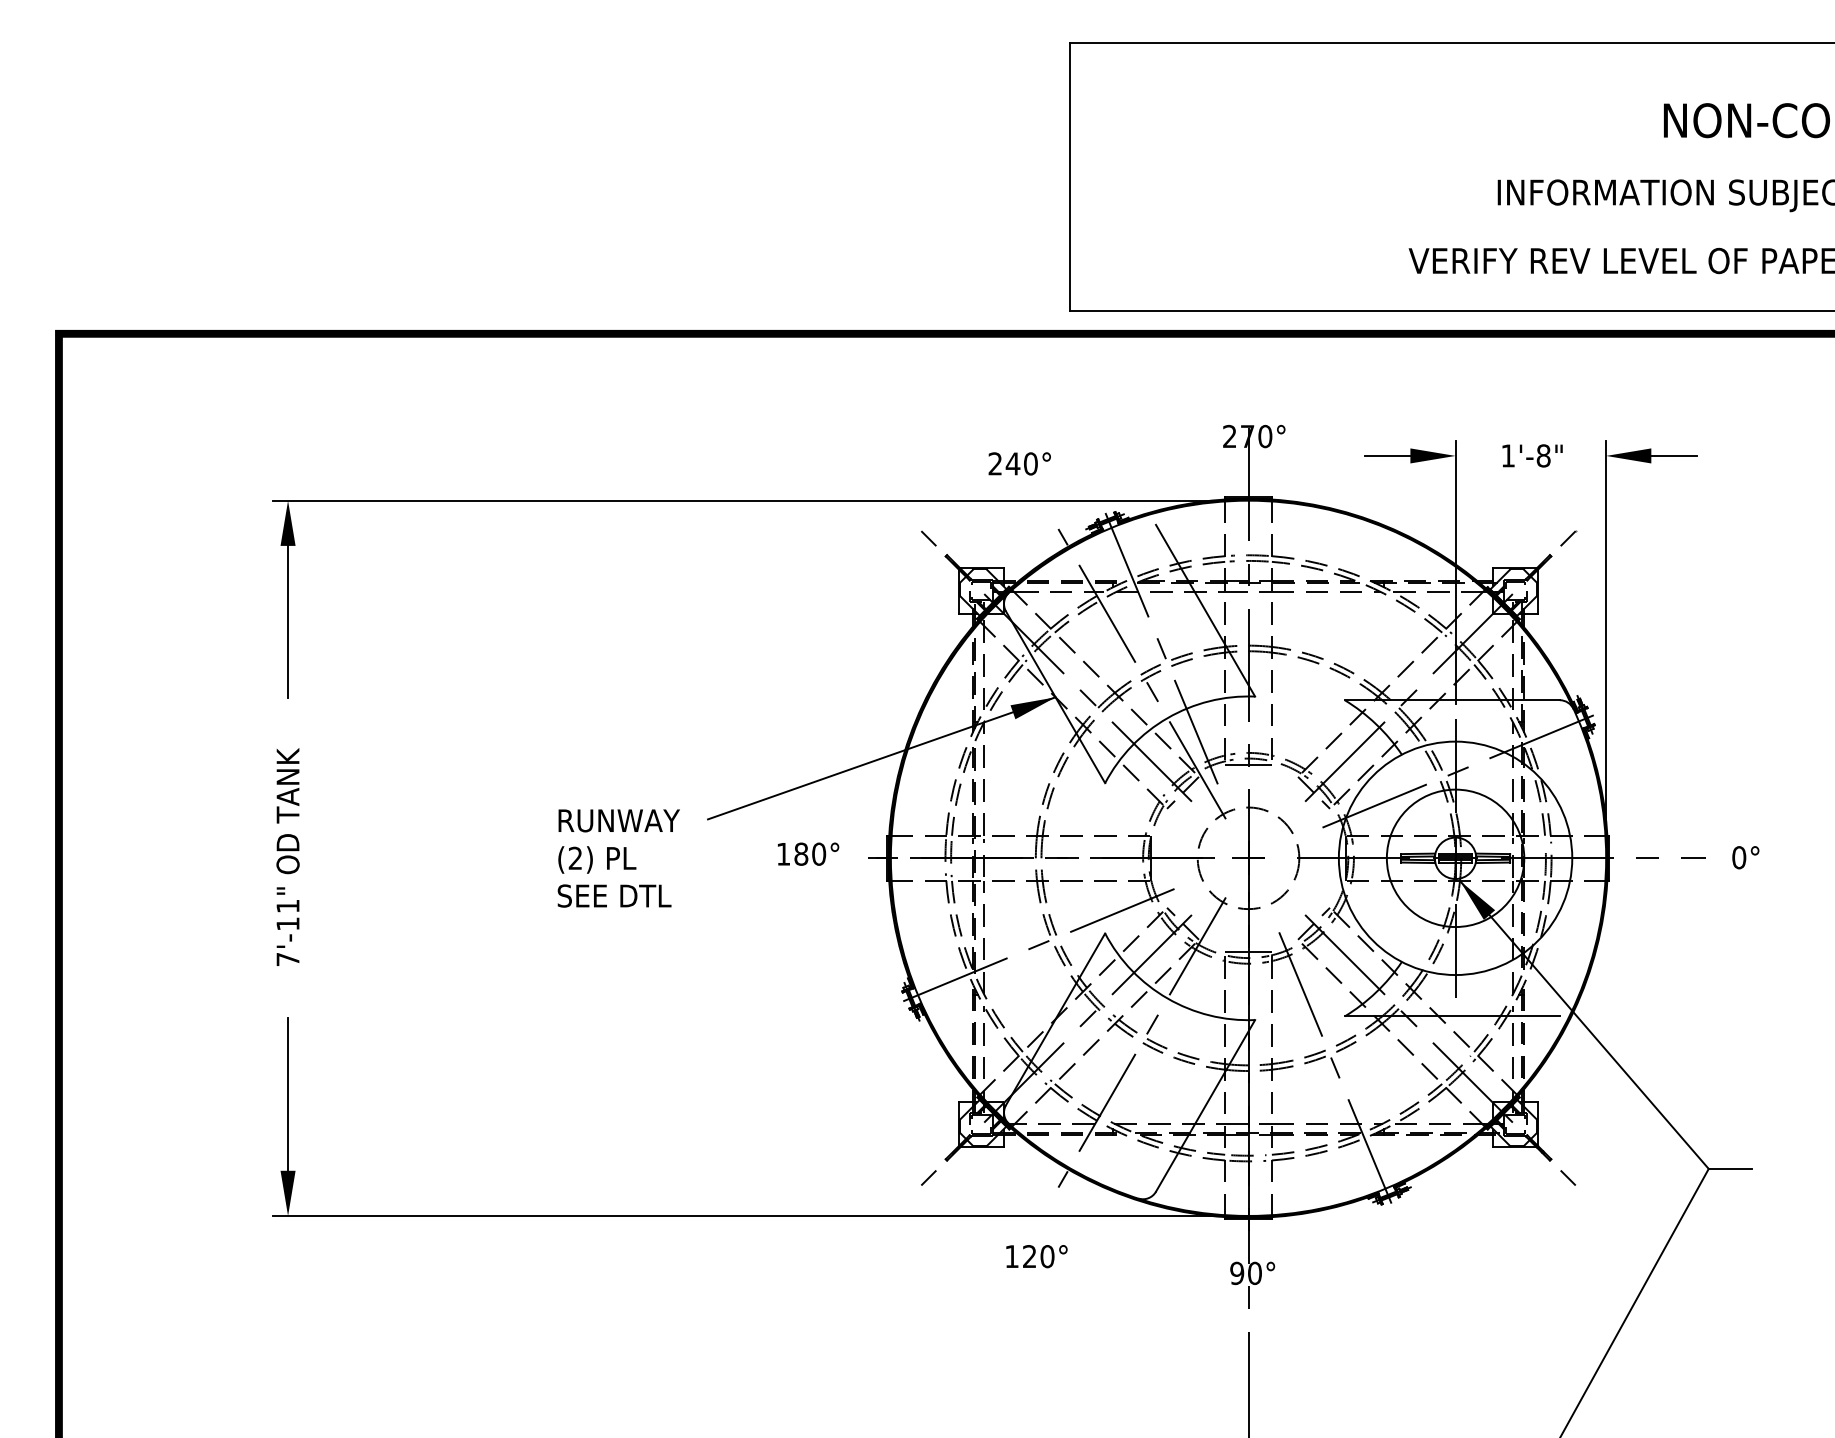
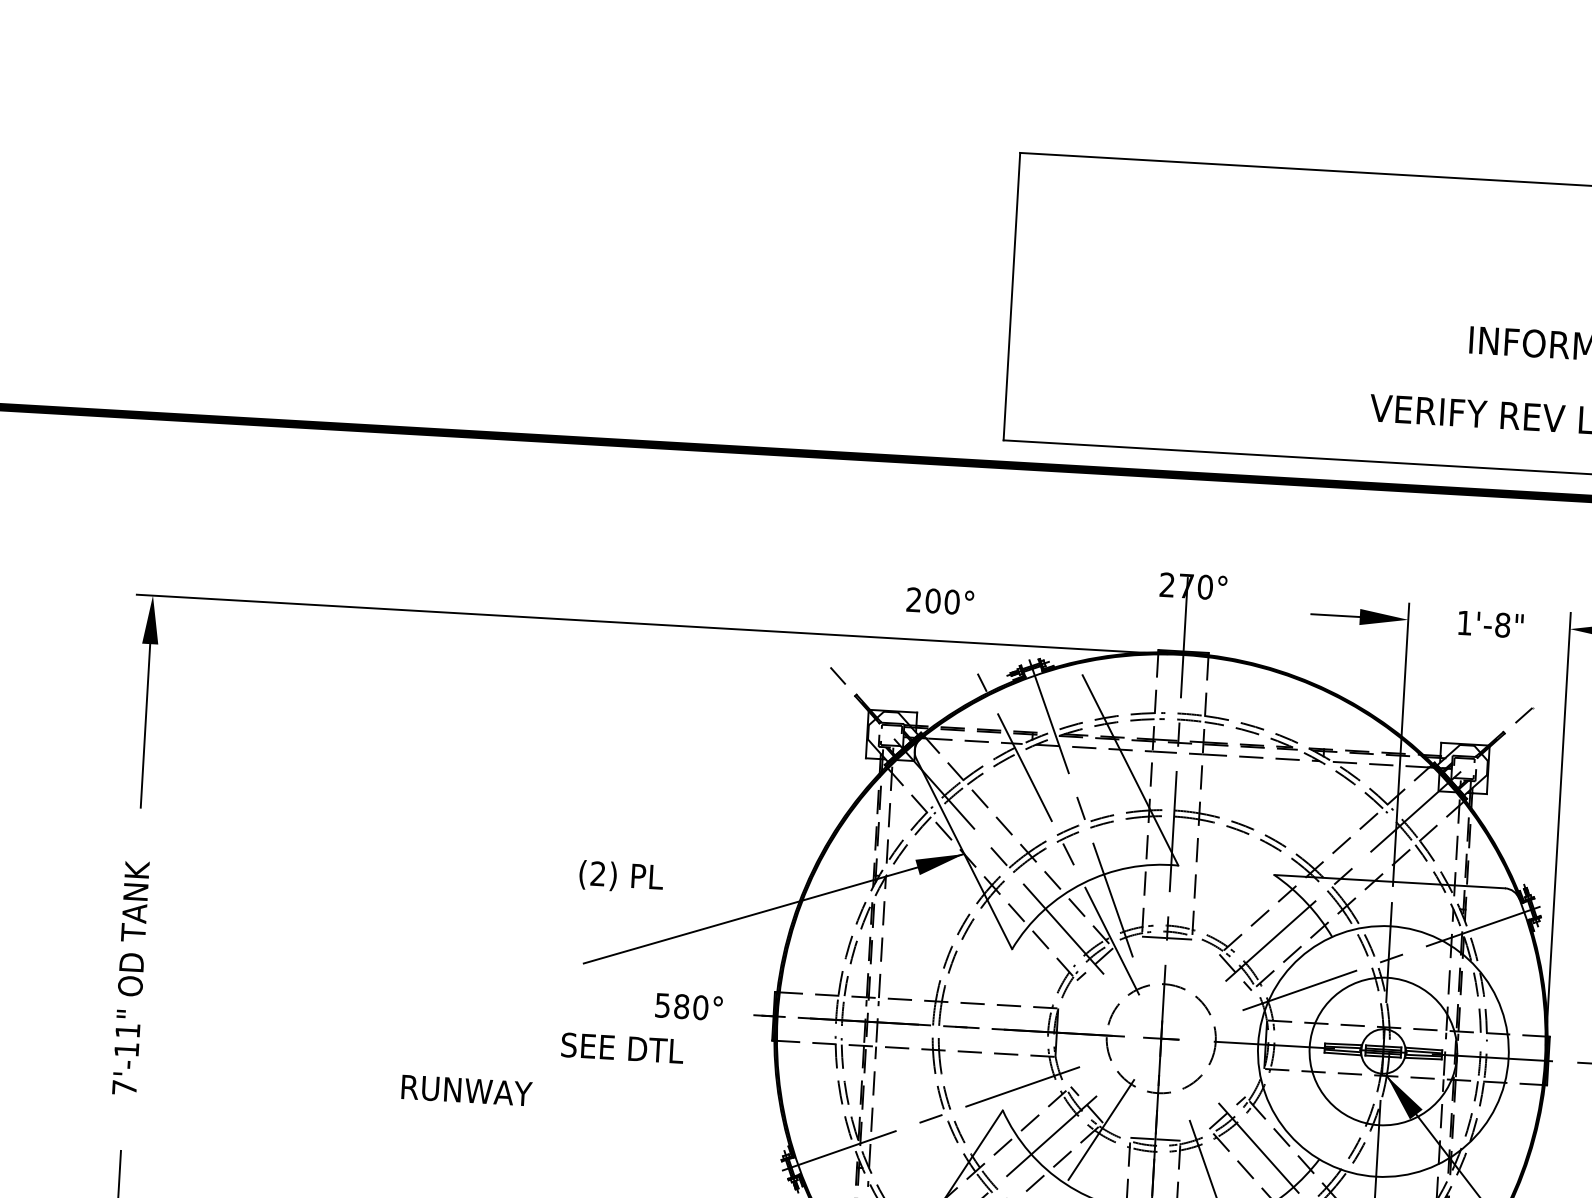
text: (1012, 463) -> (932, 600), 240° -> 200°
text: (618, 820) -> (466, 1090), moved
text: (783, 854) -> (662, 1005), 180° -> 580°
text: (597, 859) -> (621, 876), moved
text: (614, 895) -> (622, 1047), moved

